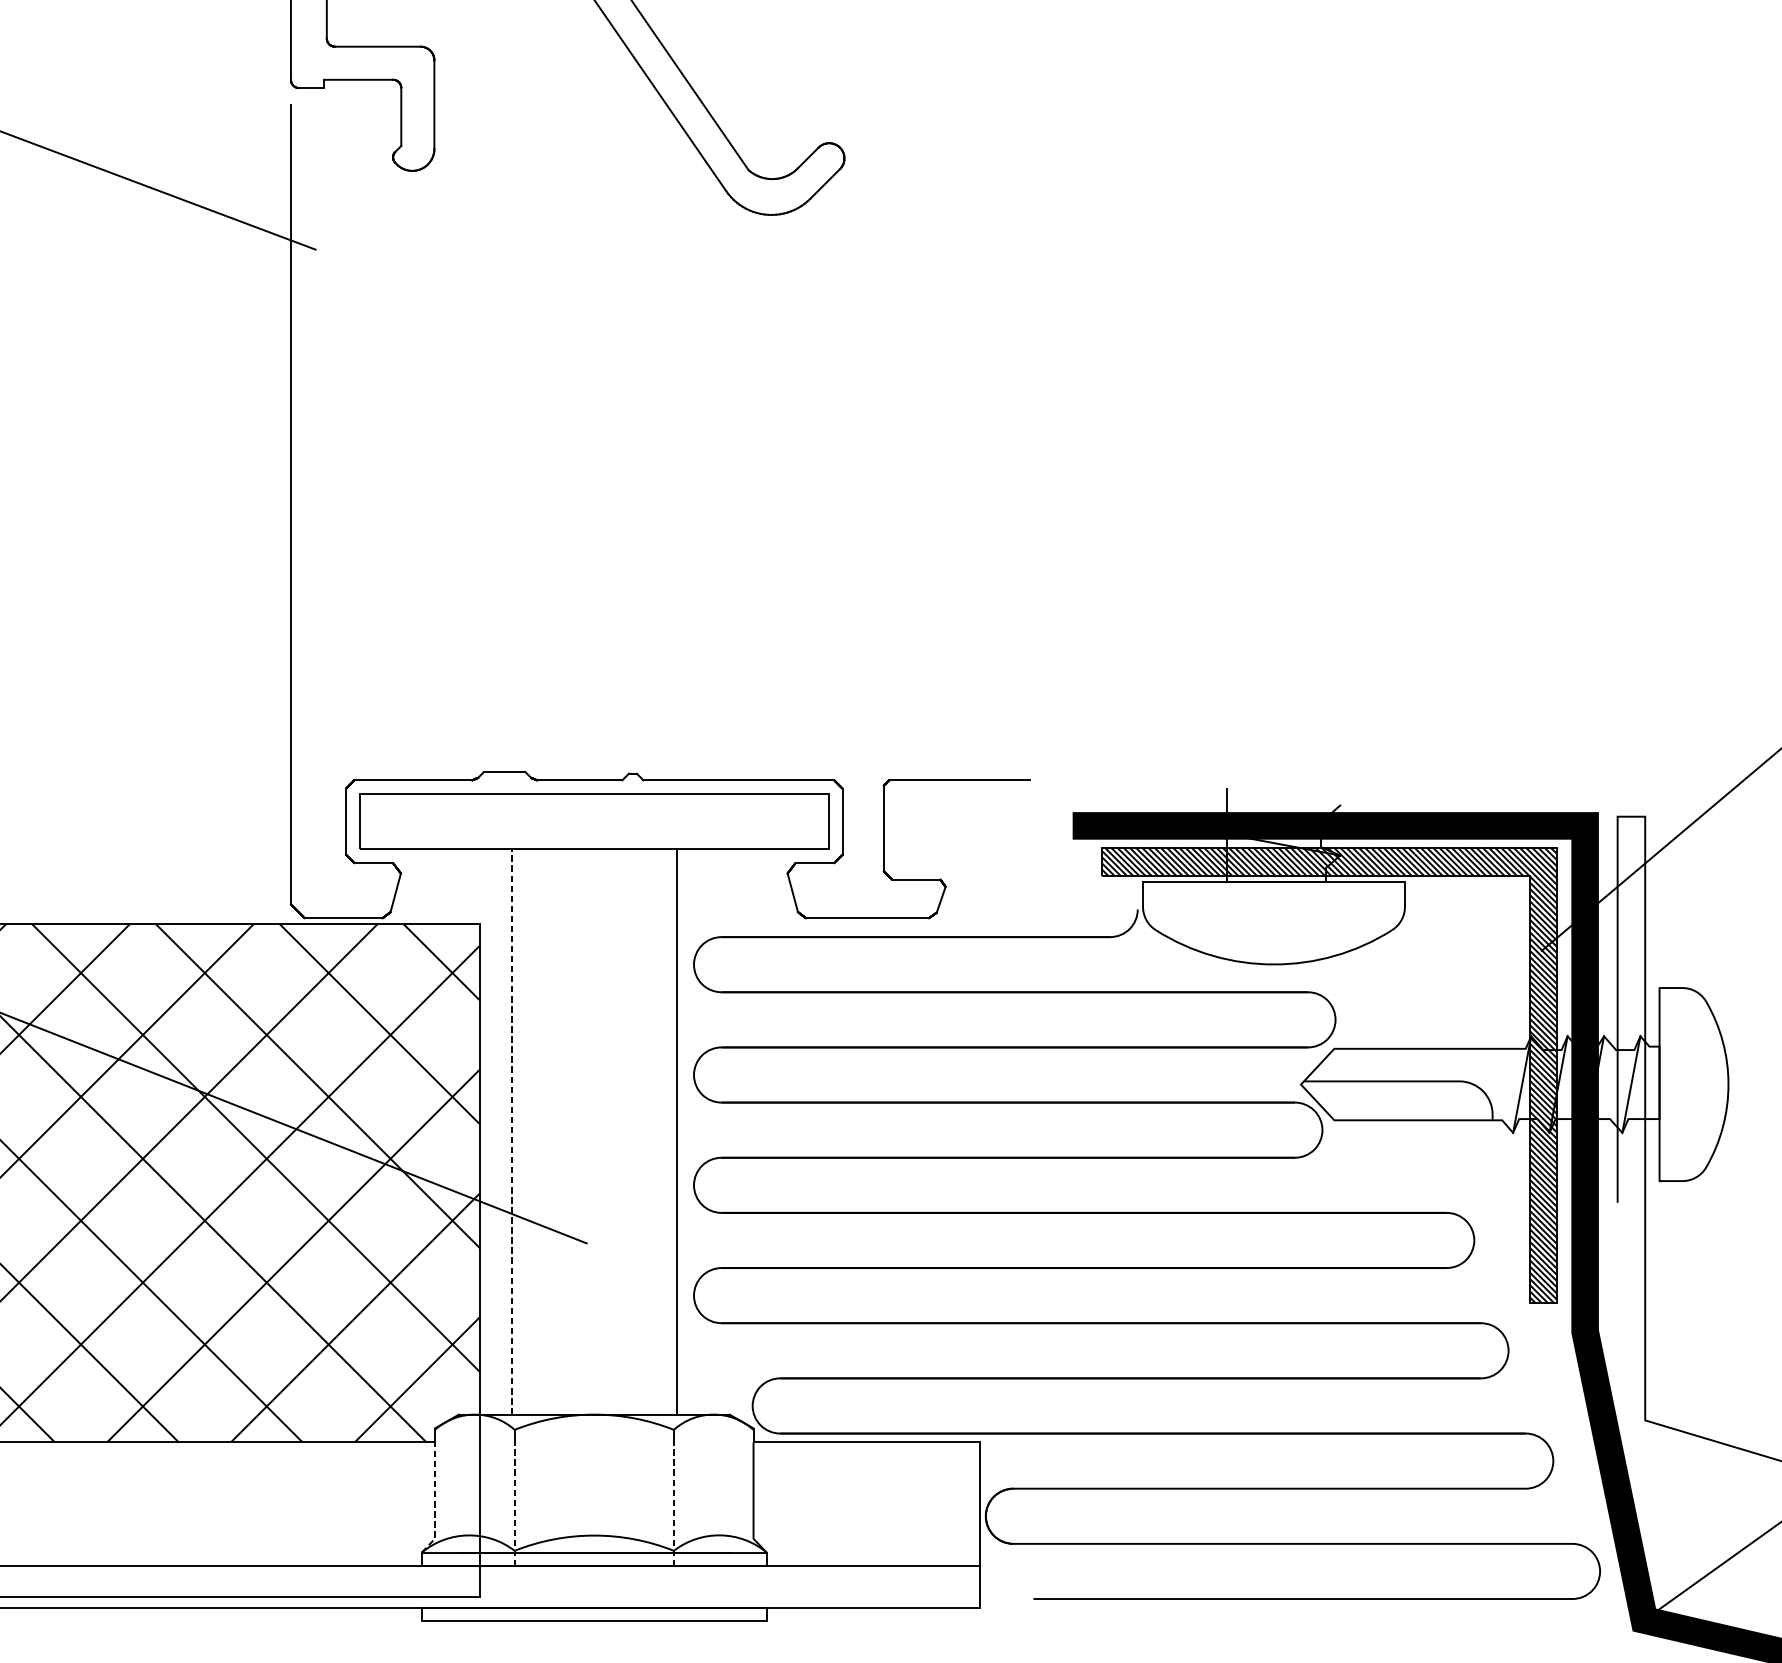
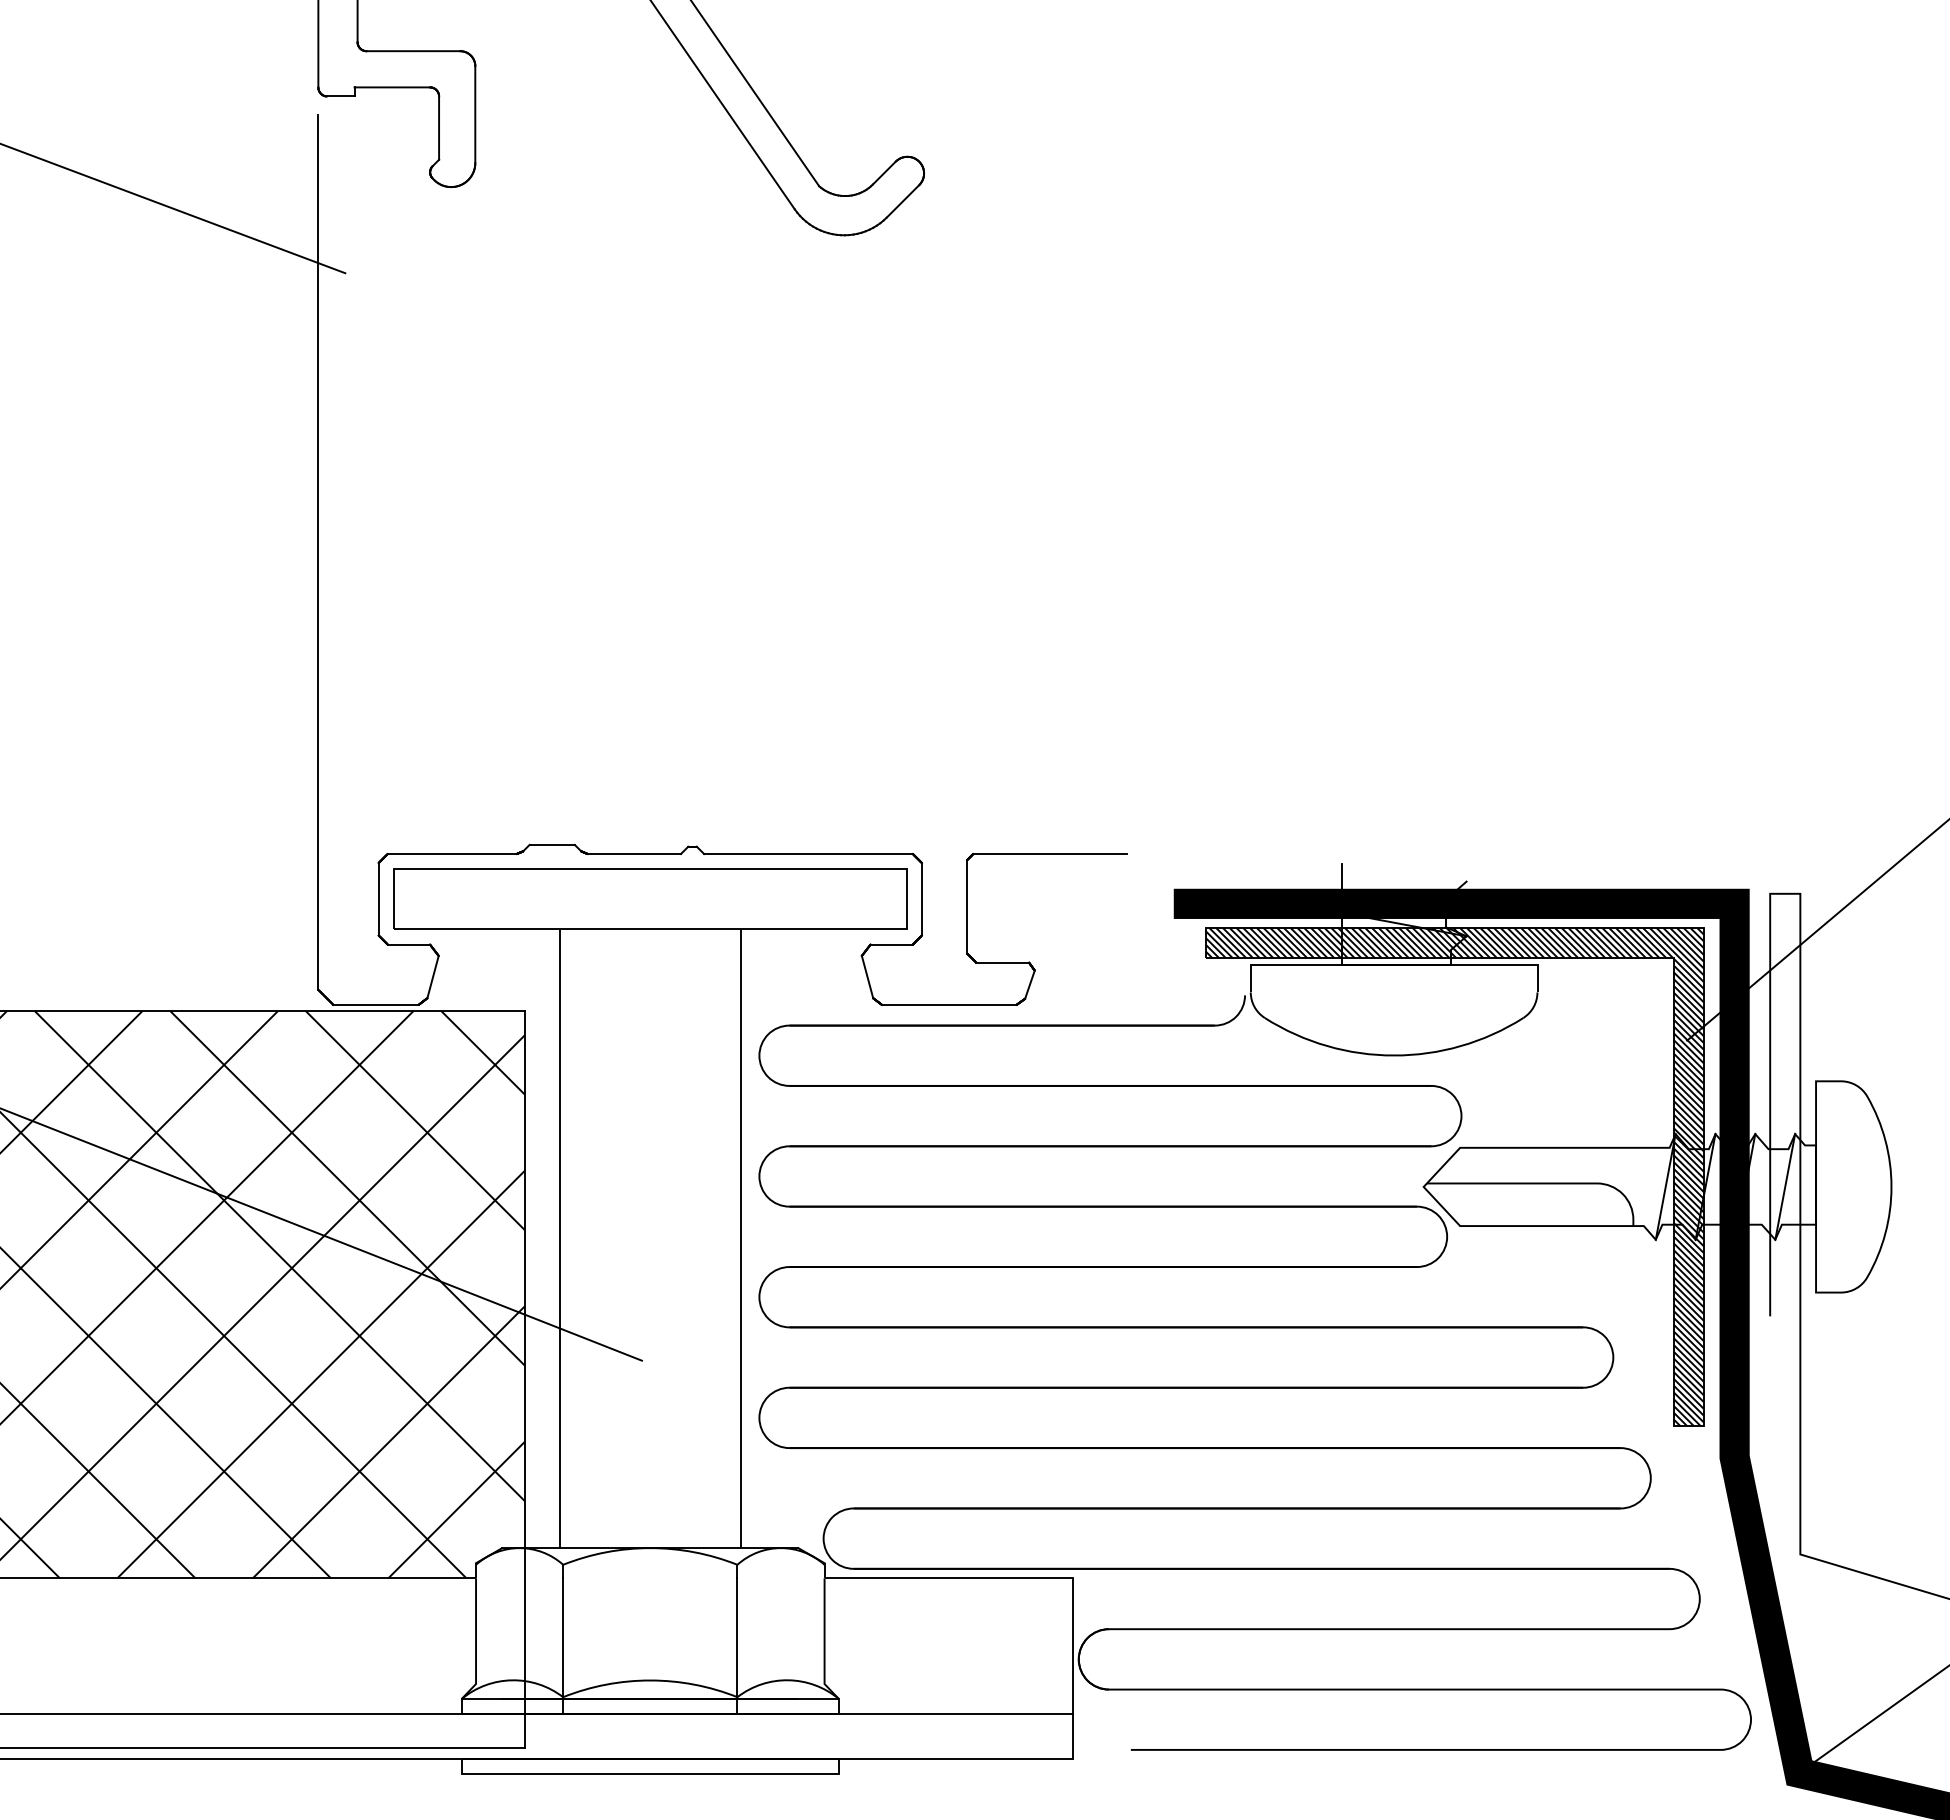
line: (511, 1131) -> (559, 1238), dashed -> solid
line: (435, 1500) -> (476, 1642), dashed -> solid
line: (514, 1504) -> (563, 1646), dashed -> solid
line: (673, 1504) -> (737, 1646), dashed -> solid

